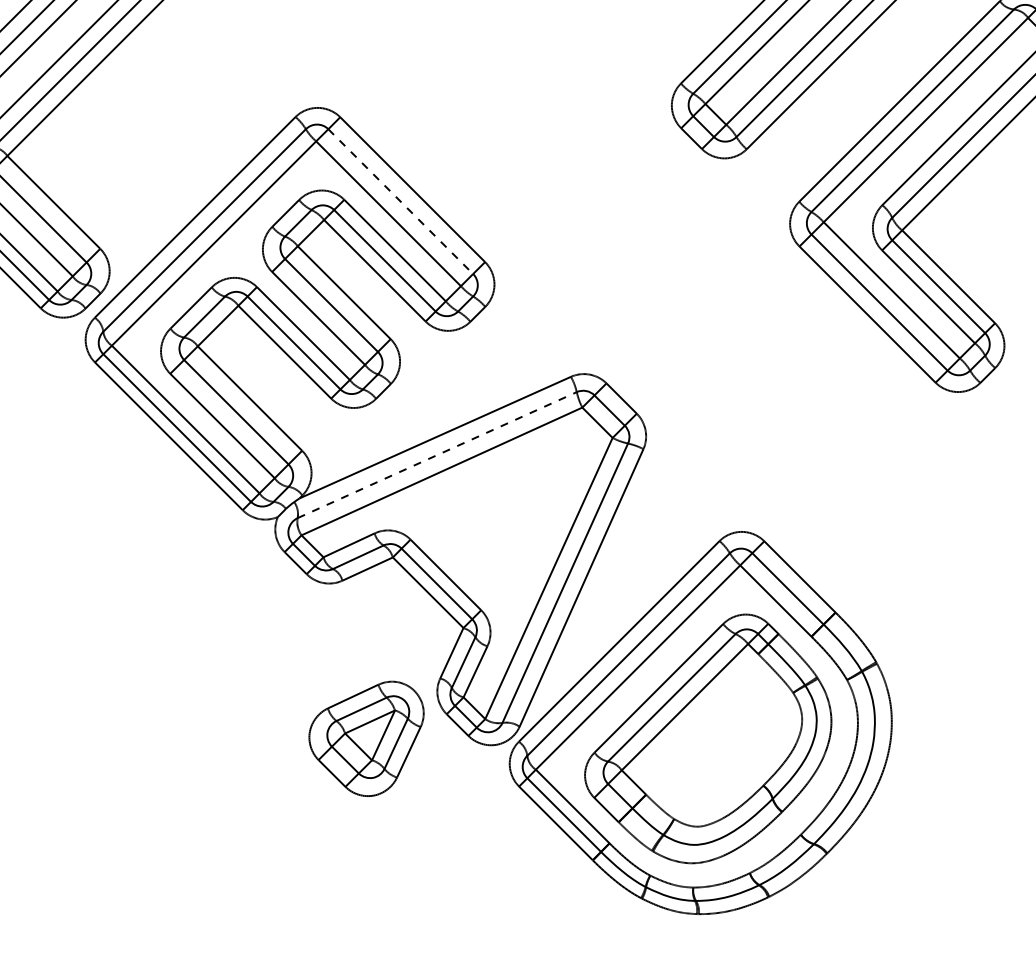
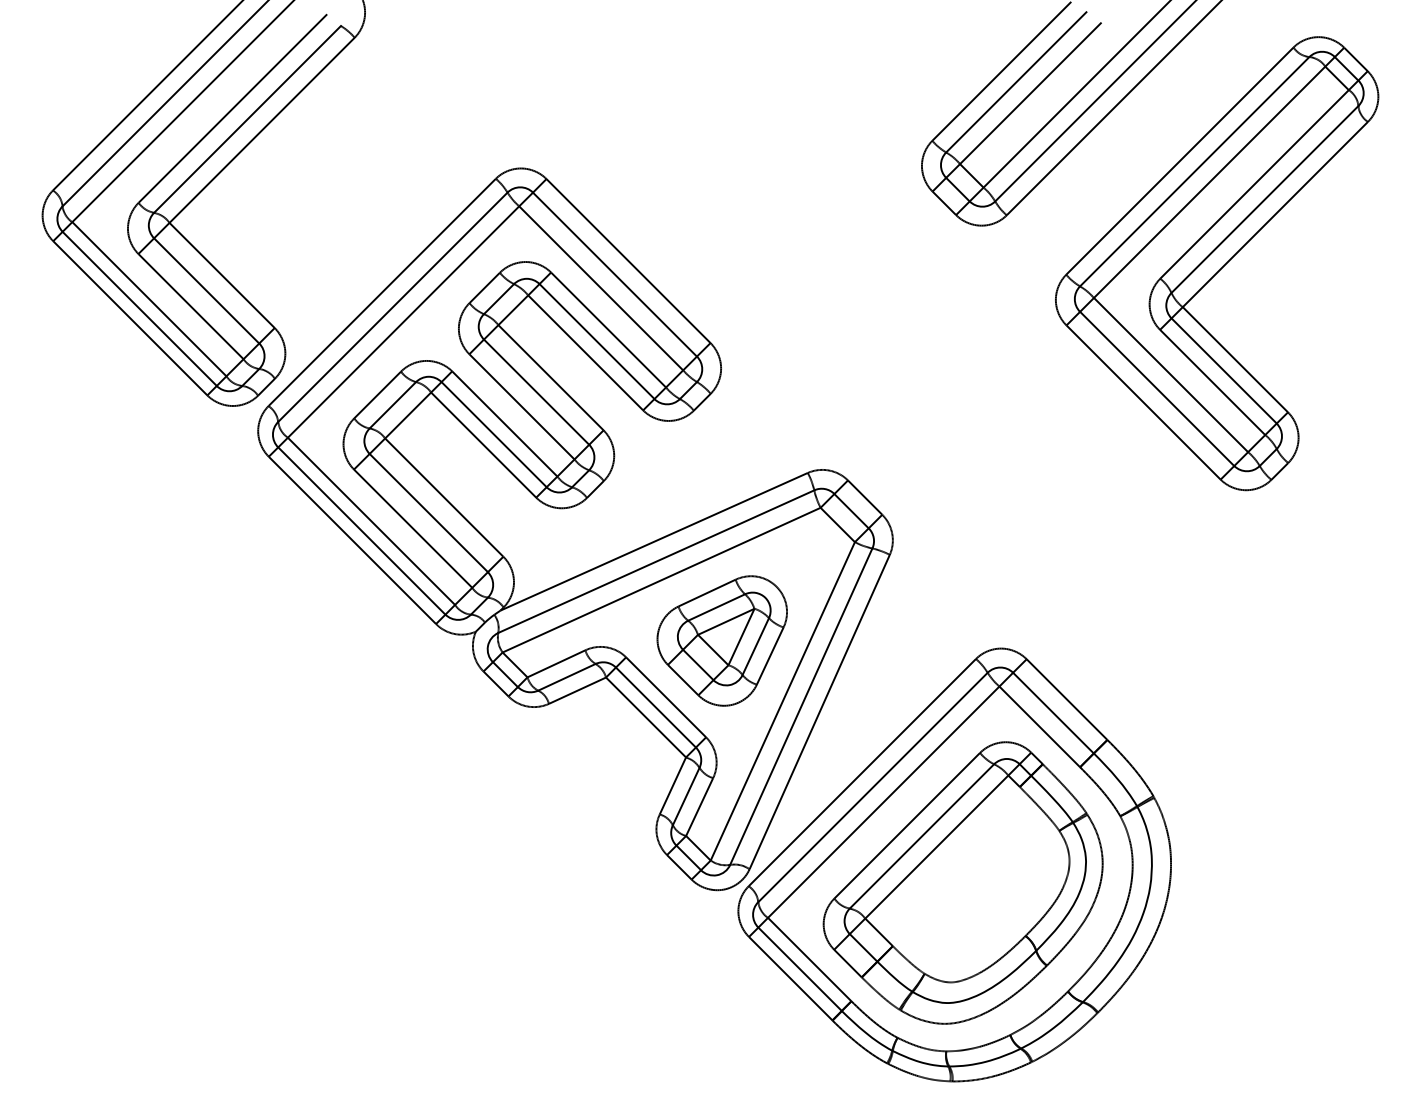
line: (400, 201) -> (614, 274), dashed -> solid
line: (437, 454) -> (656, 561), dashed -> solid
part: (365, 738) -> (721, 640), moved

